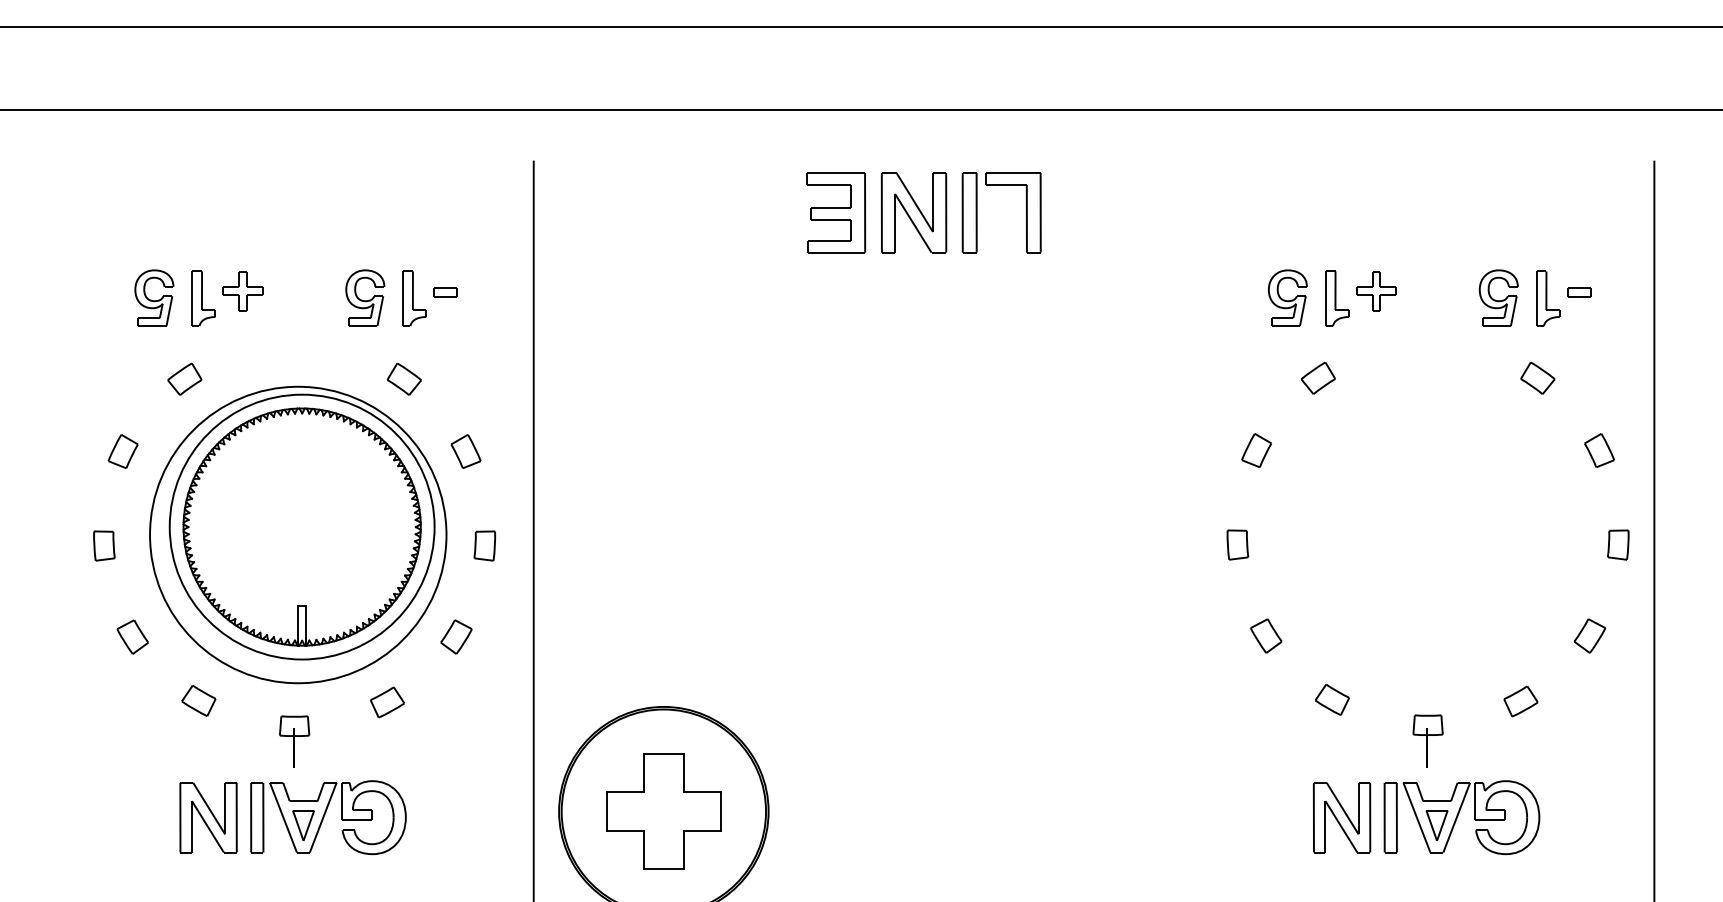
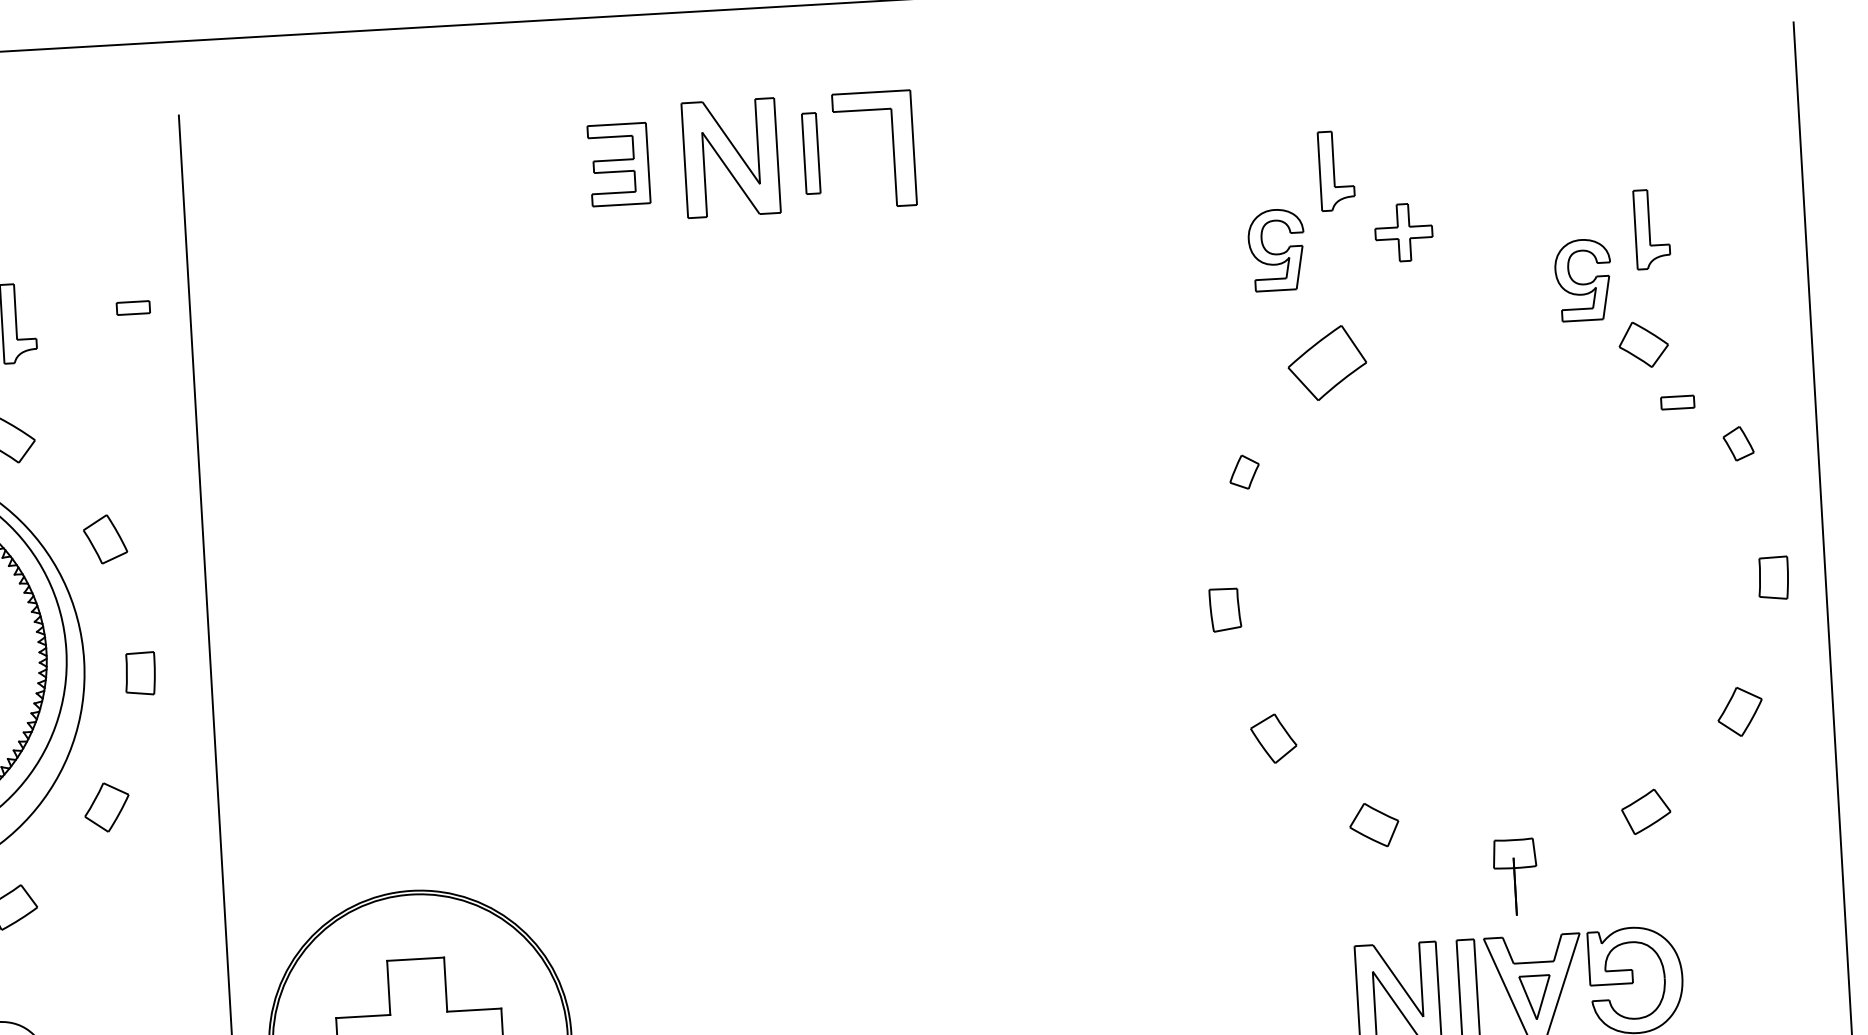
part: (836, 212) -> (619, 164), size x0.7
part: (969, 212) -> (811, 153), size x0.7
part: (445, 292) -> (133, 307), moved
part: (1579, 292) -> (1678, 402), moved
part: (1498, 297) -> (1583, 279), moved
part: (1337, 298) -> (1336, 170), moved
part: (1318, 377) -> (1327, 361), size x1.6
part: (1256, 450) -> (1244, 472), size x0.7
part: (1599, 450) -> (1738, 443), size x0.7

